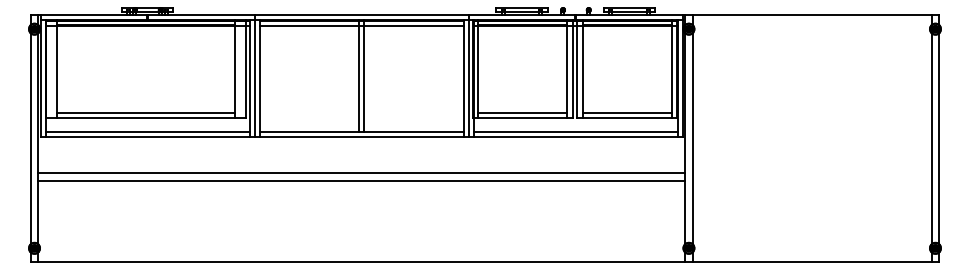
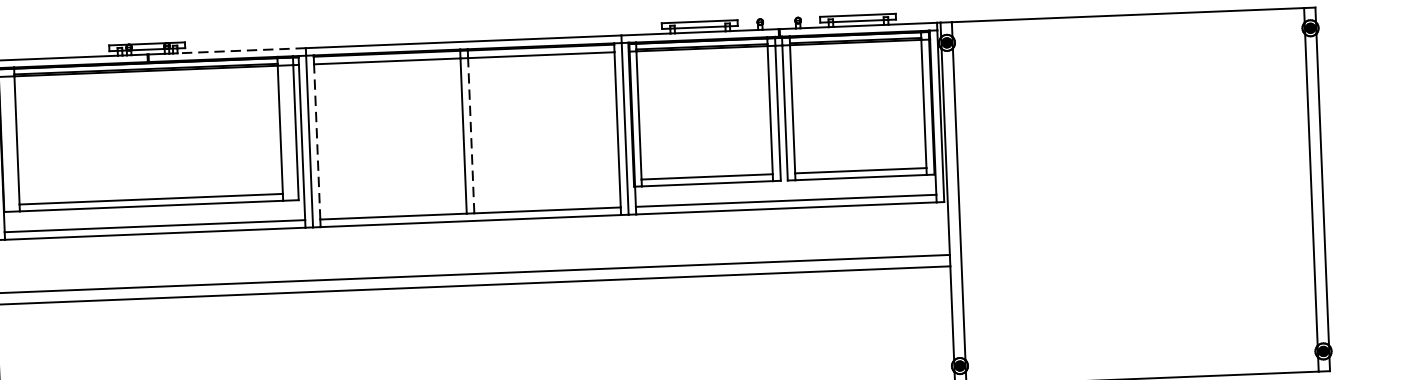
line: (210, 15) -> (240, 51), solid -> dashed
line: (259, 79) -> (316, 142), solid -> dashed
line: (364, 79) -> (471, 136), solid -> dashed

